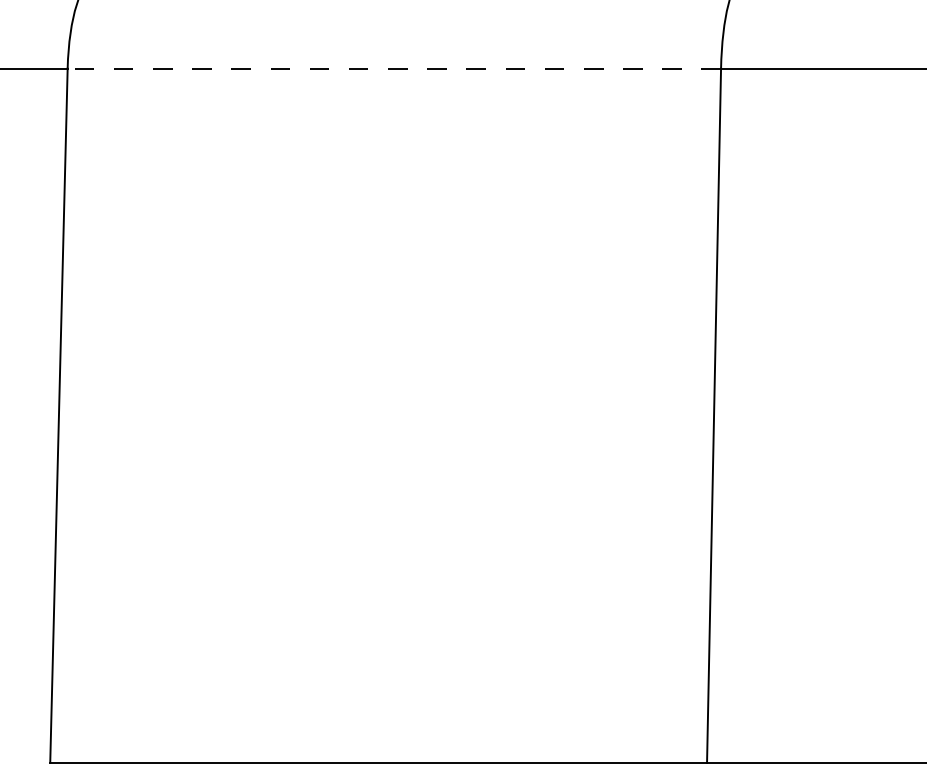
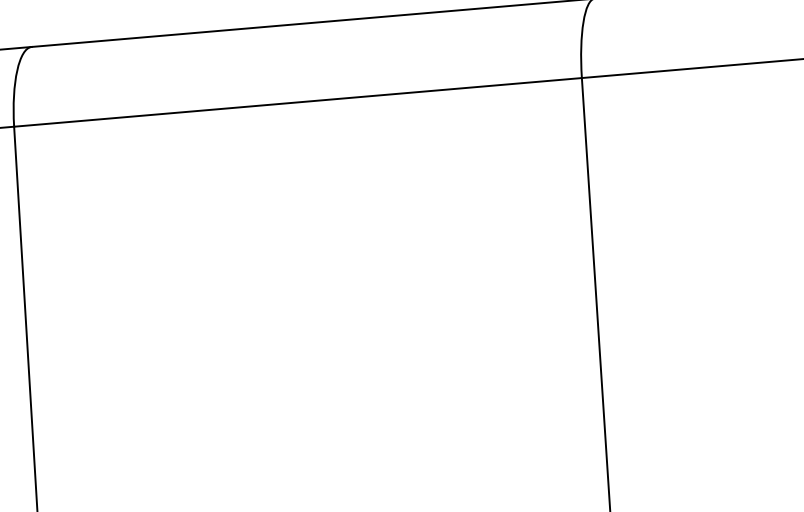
line: (394, 68) -> (298, 102), dashed -> solid

